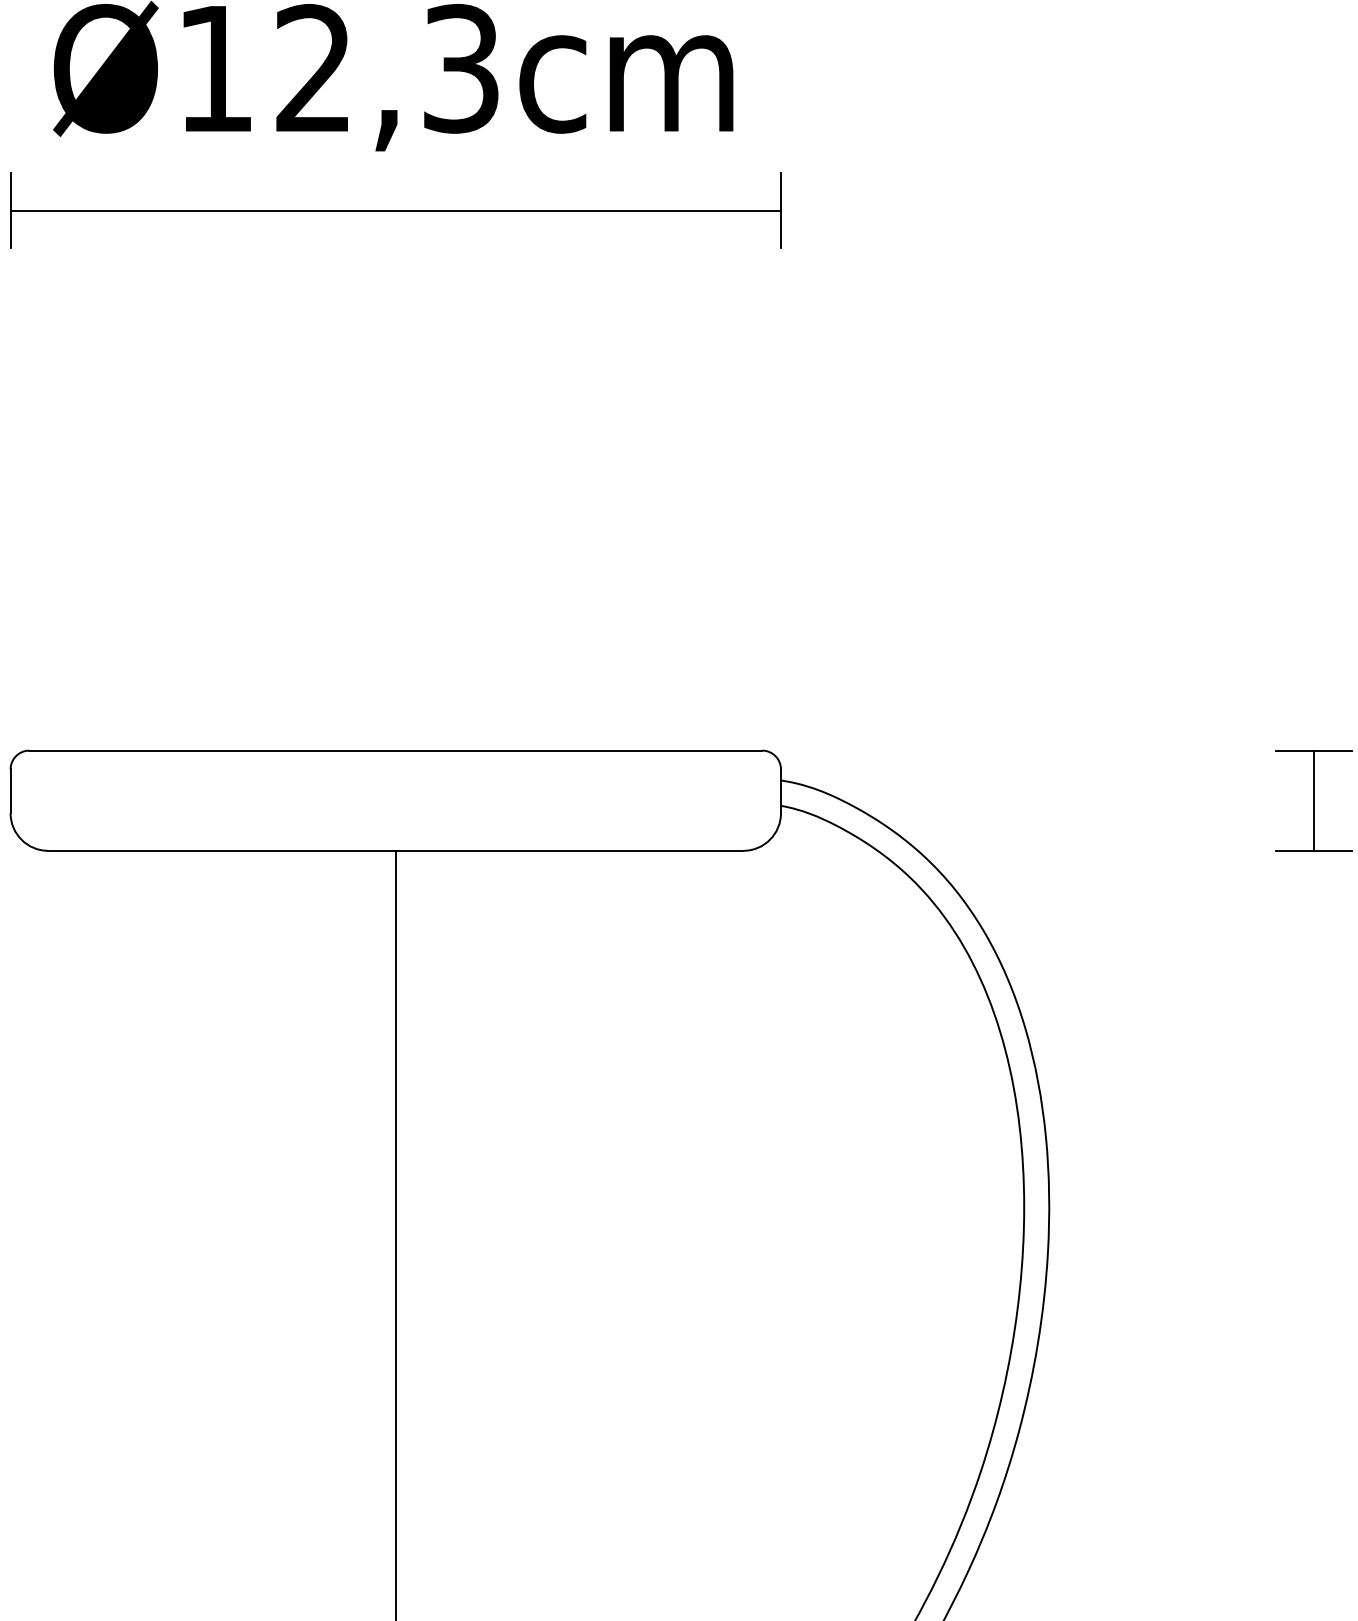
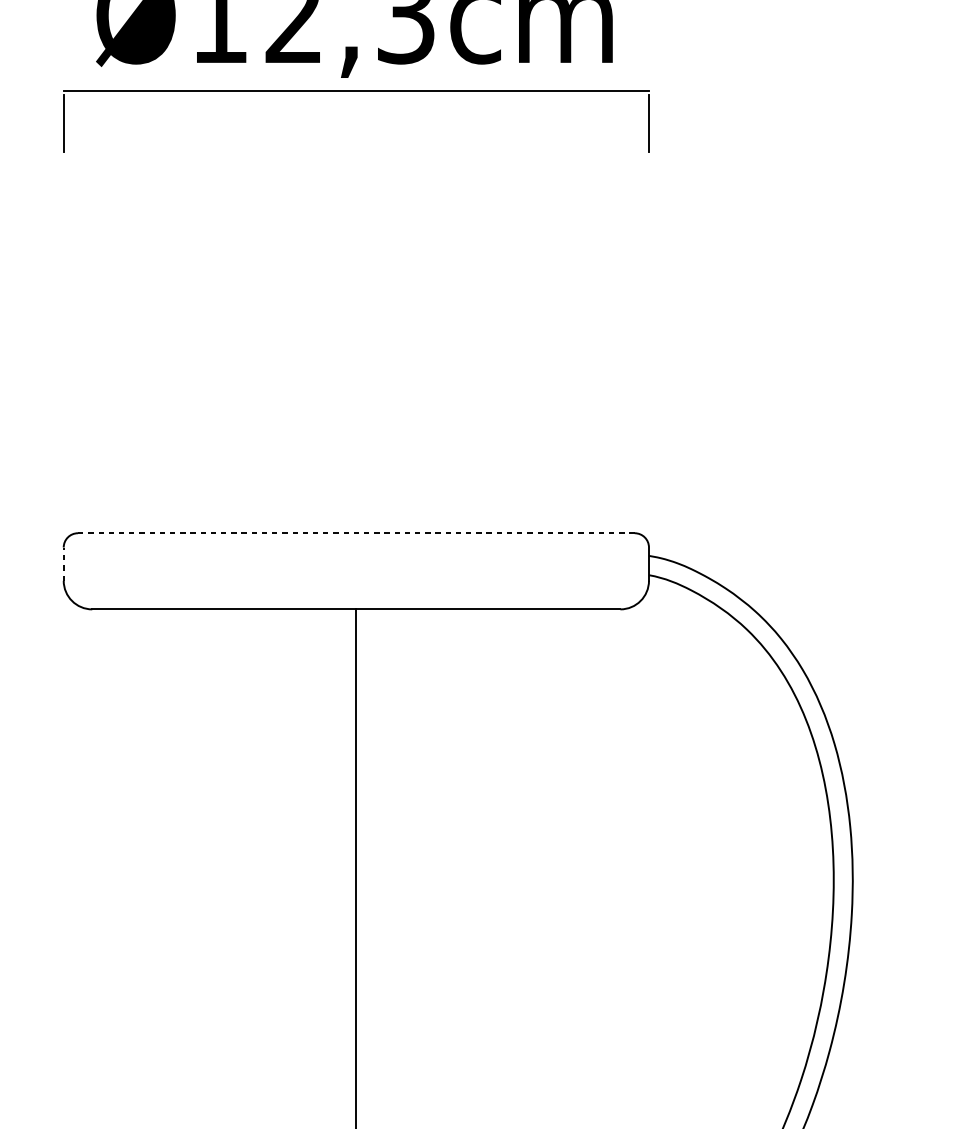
line: (395, 210) -> (356, 91), moved
line: (395, 750) -> (356, 533), solid -> dashed
line: (10, 791) -> (63, 564), solid -> dashed

